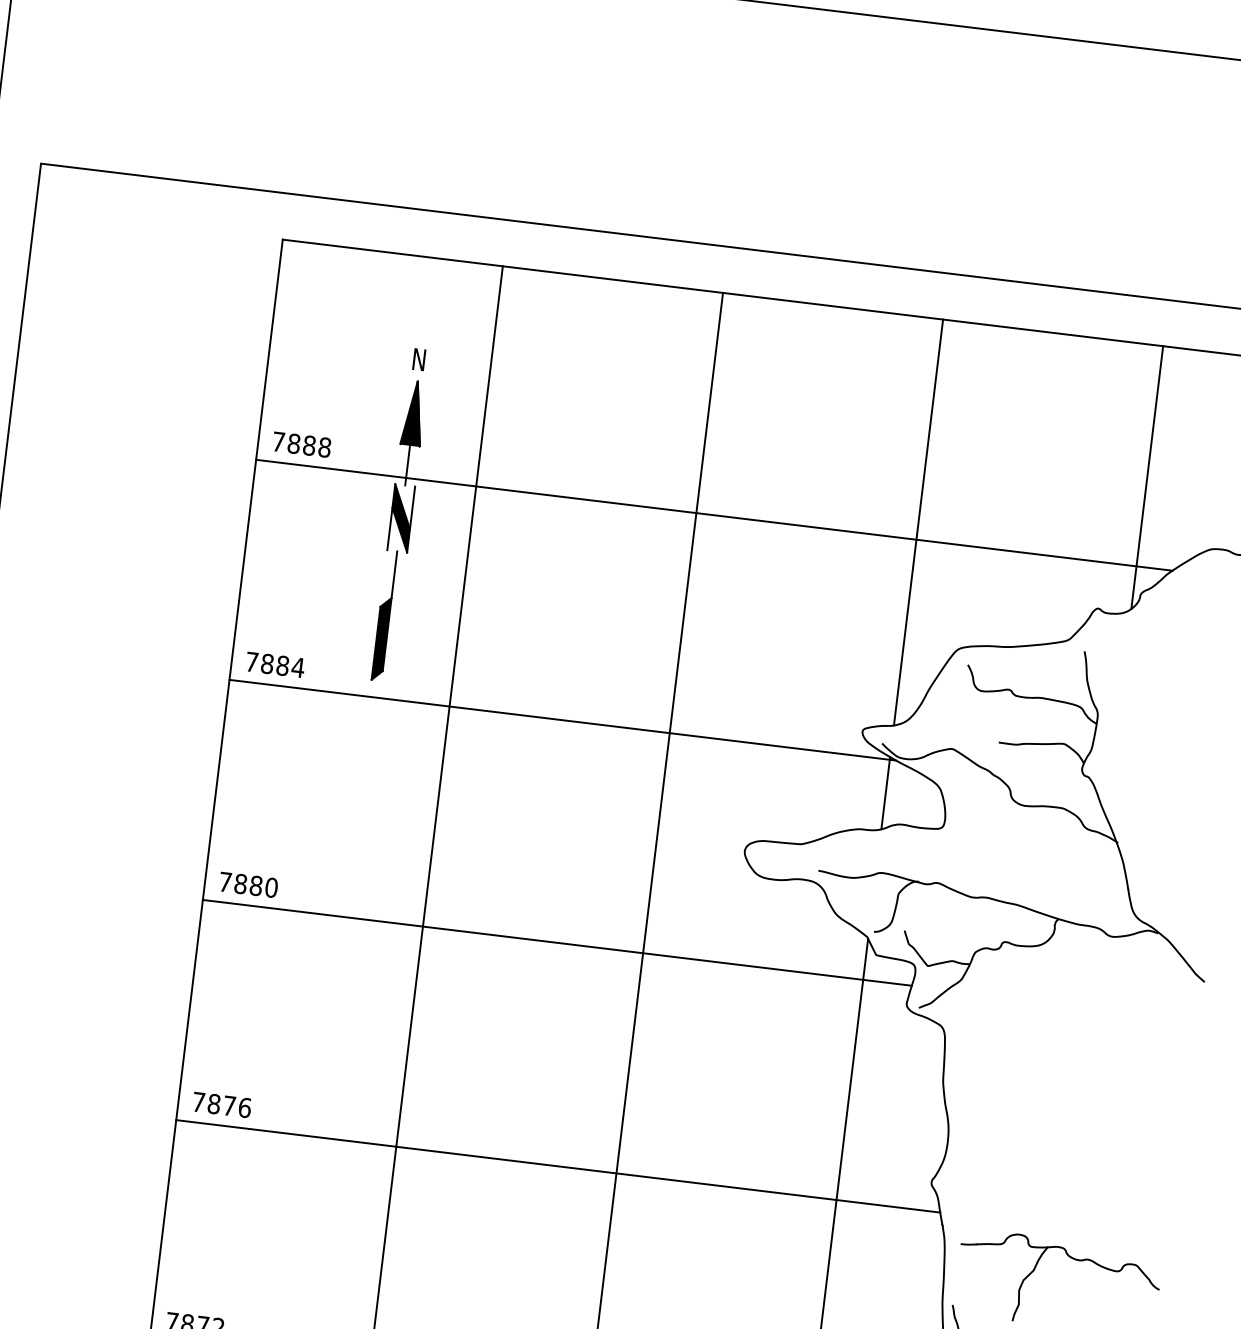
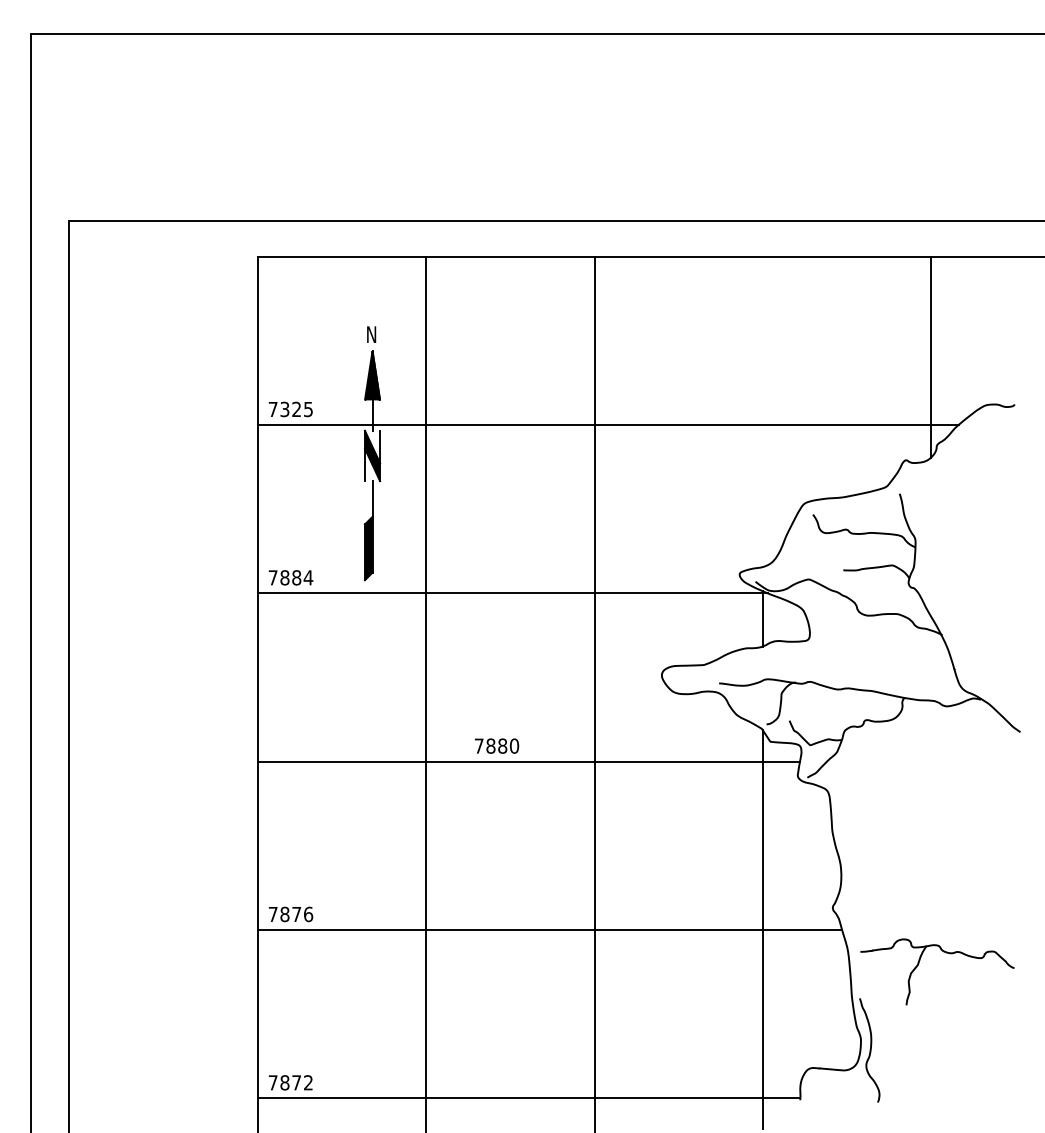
text: (309, 445) -> (296, 409), 7888 -> 7325
line: (918, 522) -> (762, 411), removed
text: (248, 884) -> (496, 745), moved

